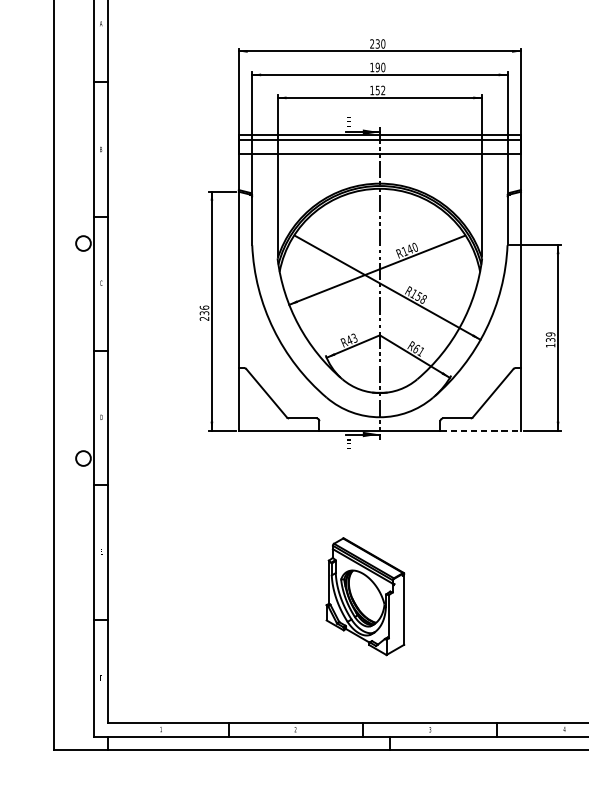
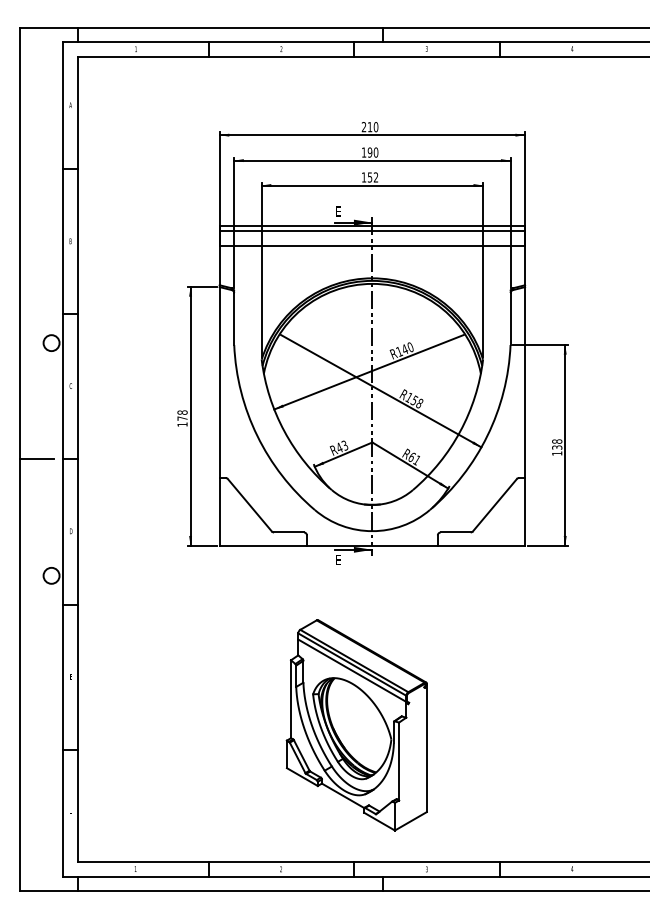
text: (377, 44) -> (369, 127), 230 -> 210
text: (204, 313) -> (182, 418), 236 -> 178
text: (550, 334) -> (557, 441), 139 -> 138
line: (69, 351) -> (36, 459), added
line: (480, 430) -> (481, 545), dashed -> solid
part: (365, 596) -> (356, 725), size x1.67

